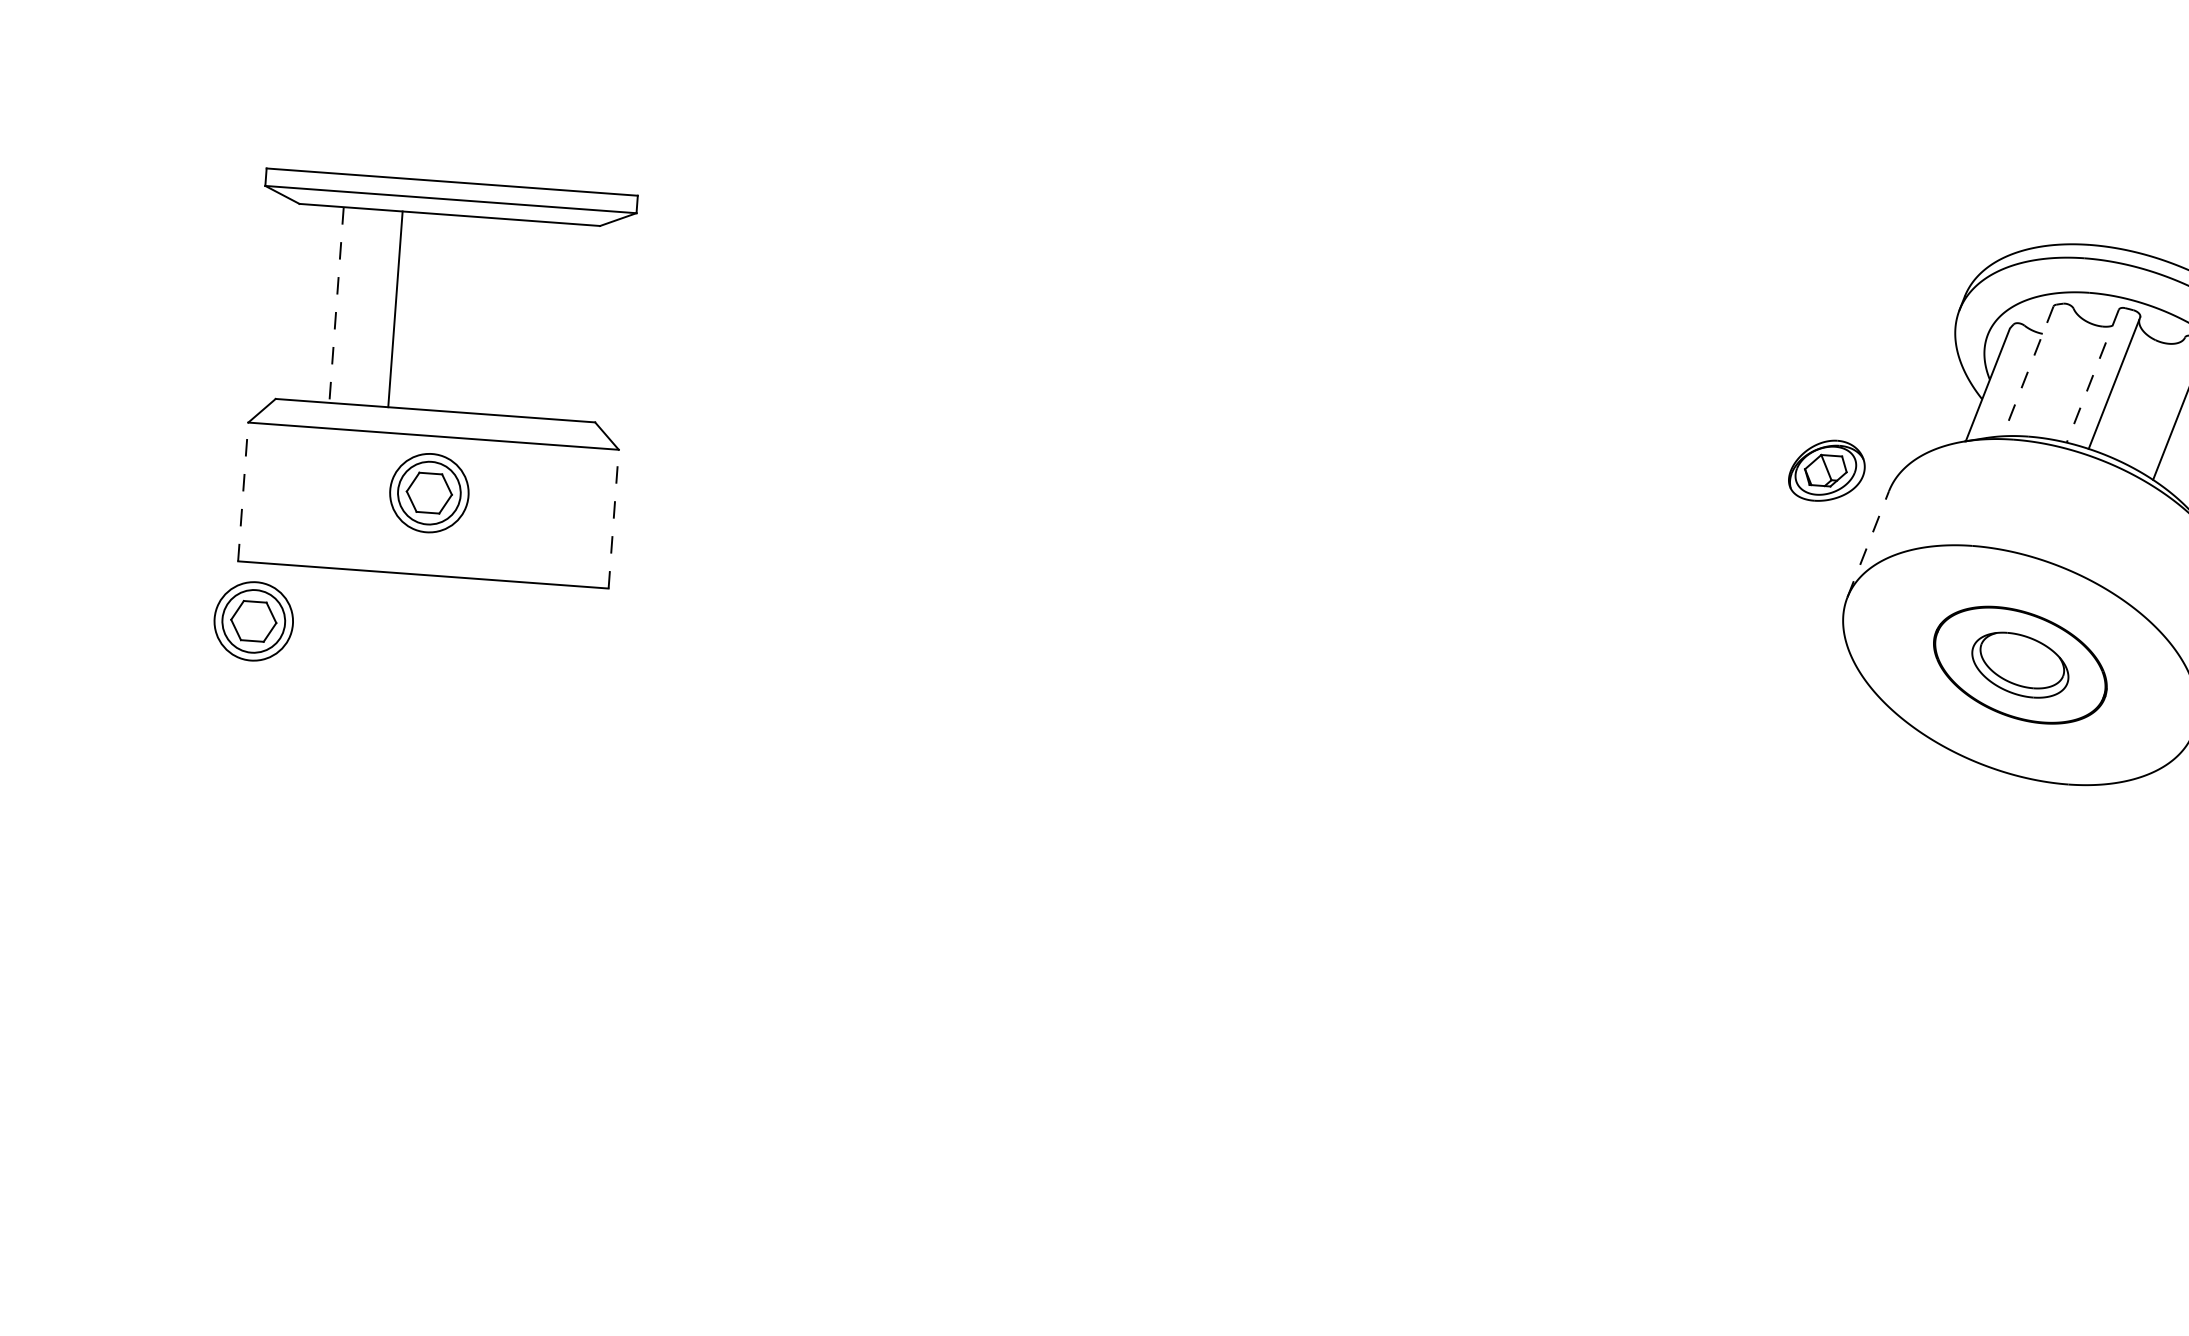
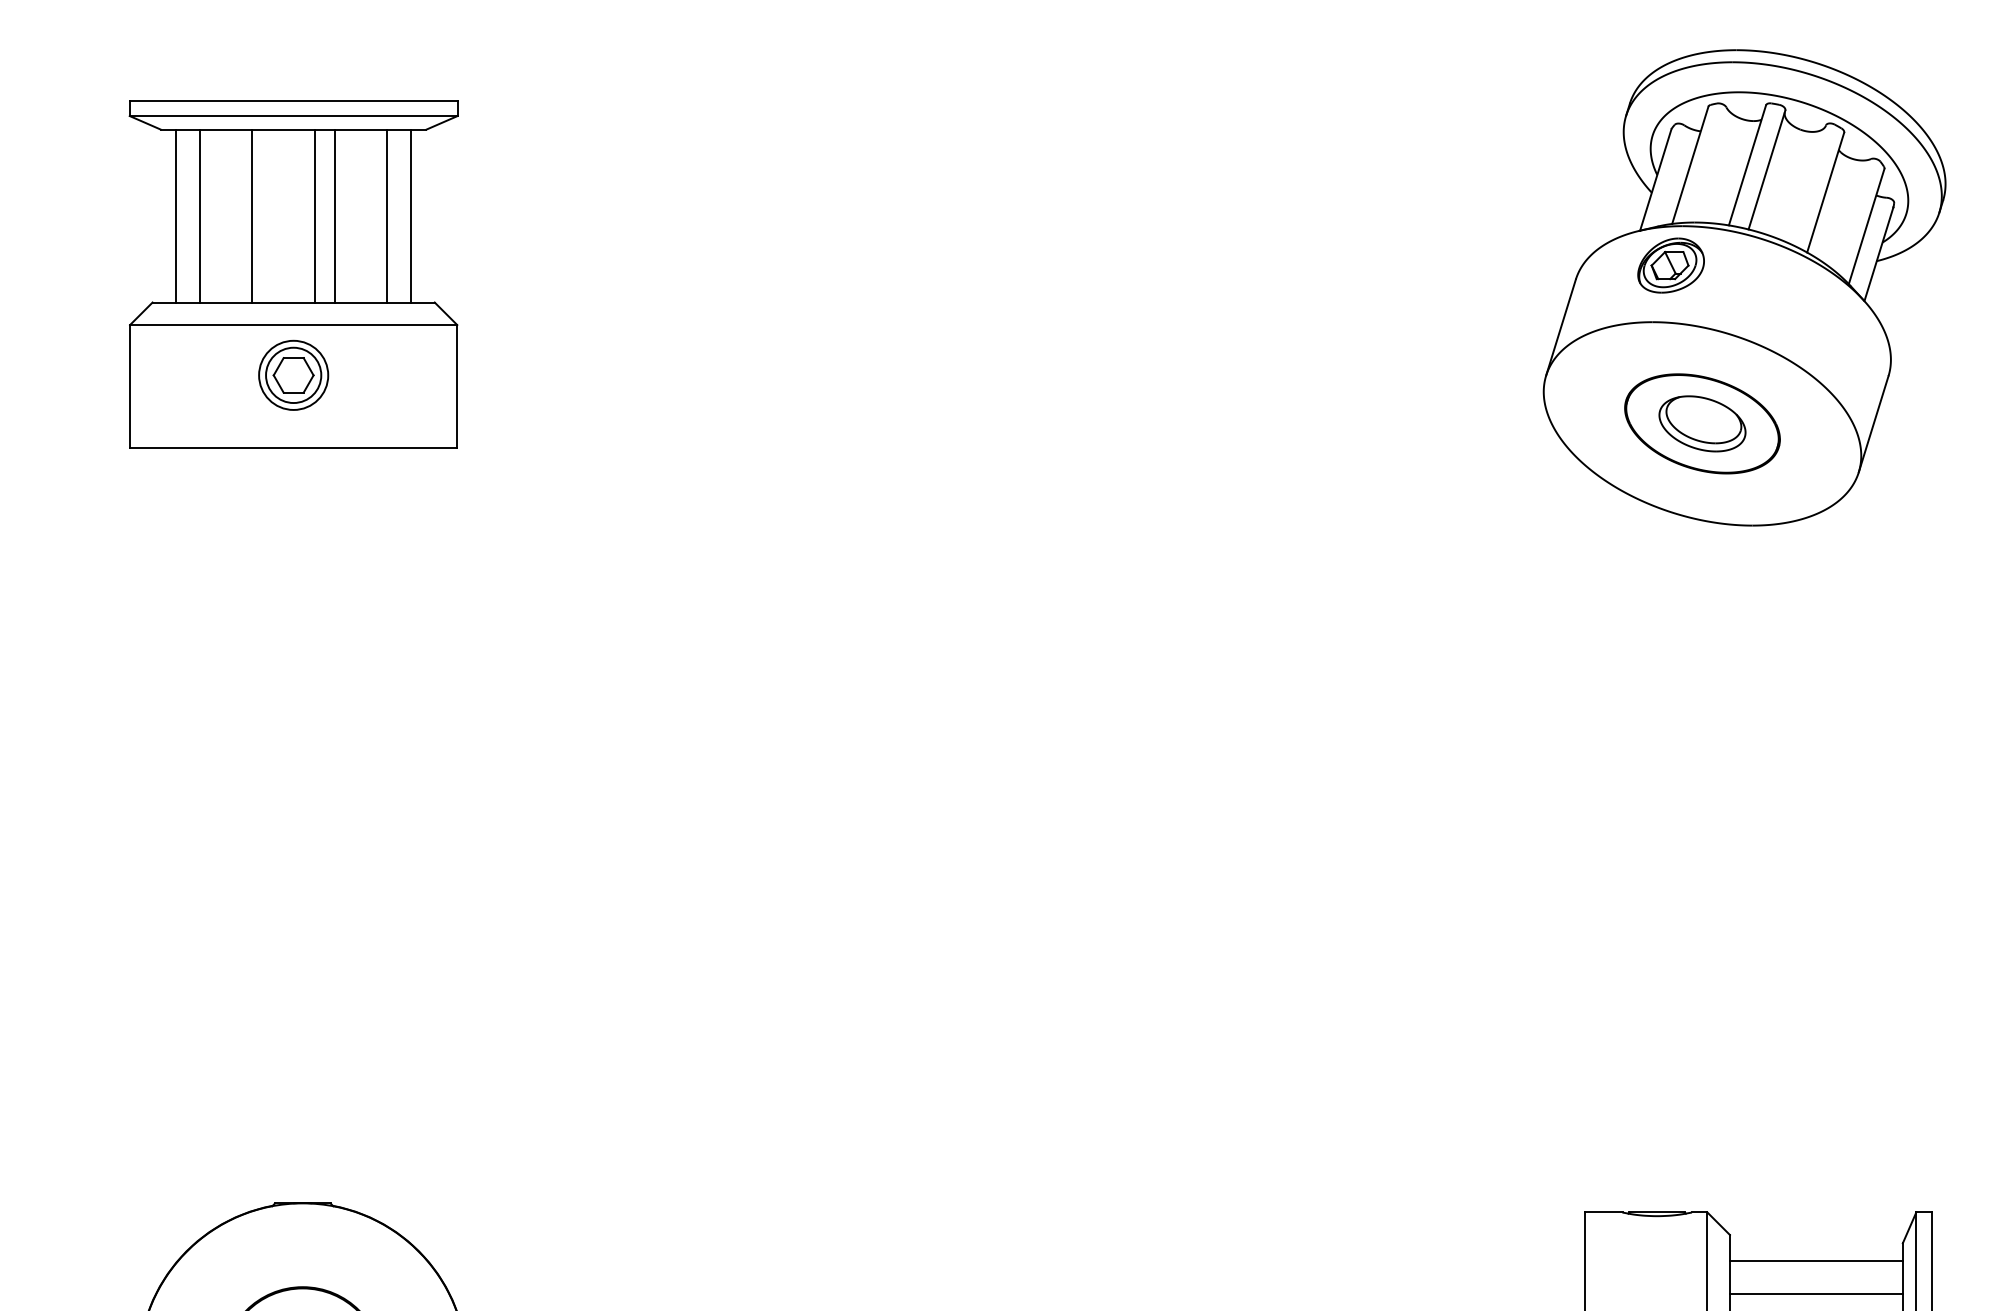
line: (308, 302) -> (175, 215), added
line: (335, 305) -> (199, 216), dashed -> solid
line: (467, 313) -> (315, 215), added
line: (490, 315) -> (335, 215), added
line: (548, 319) -> (387, 215), added
line: (576, 321) -> (411, 215), added
line: (2028, 371) -> (1690, 165), dashed -> solid
line: (2092, 376) -> (1747, 165), dashed -> solid
part: (1826, 470) -> (1670, 265), moved
line: (243, 491) -> (130, 385), dashed -> solid
line: (614, 518) -> (457, 385), dashed -> solid
line: (1868, 544) -> (1561, 327), dashed -> solid
part: (253, 620) -> (147, 498), removed

